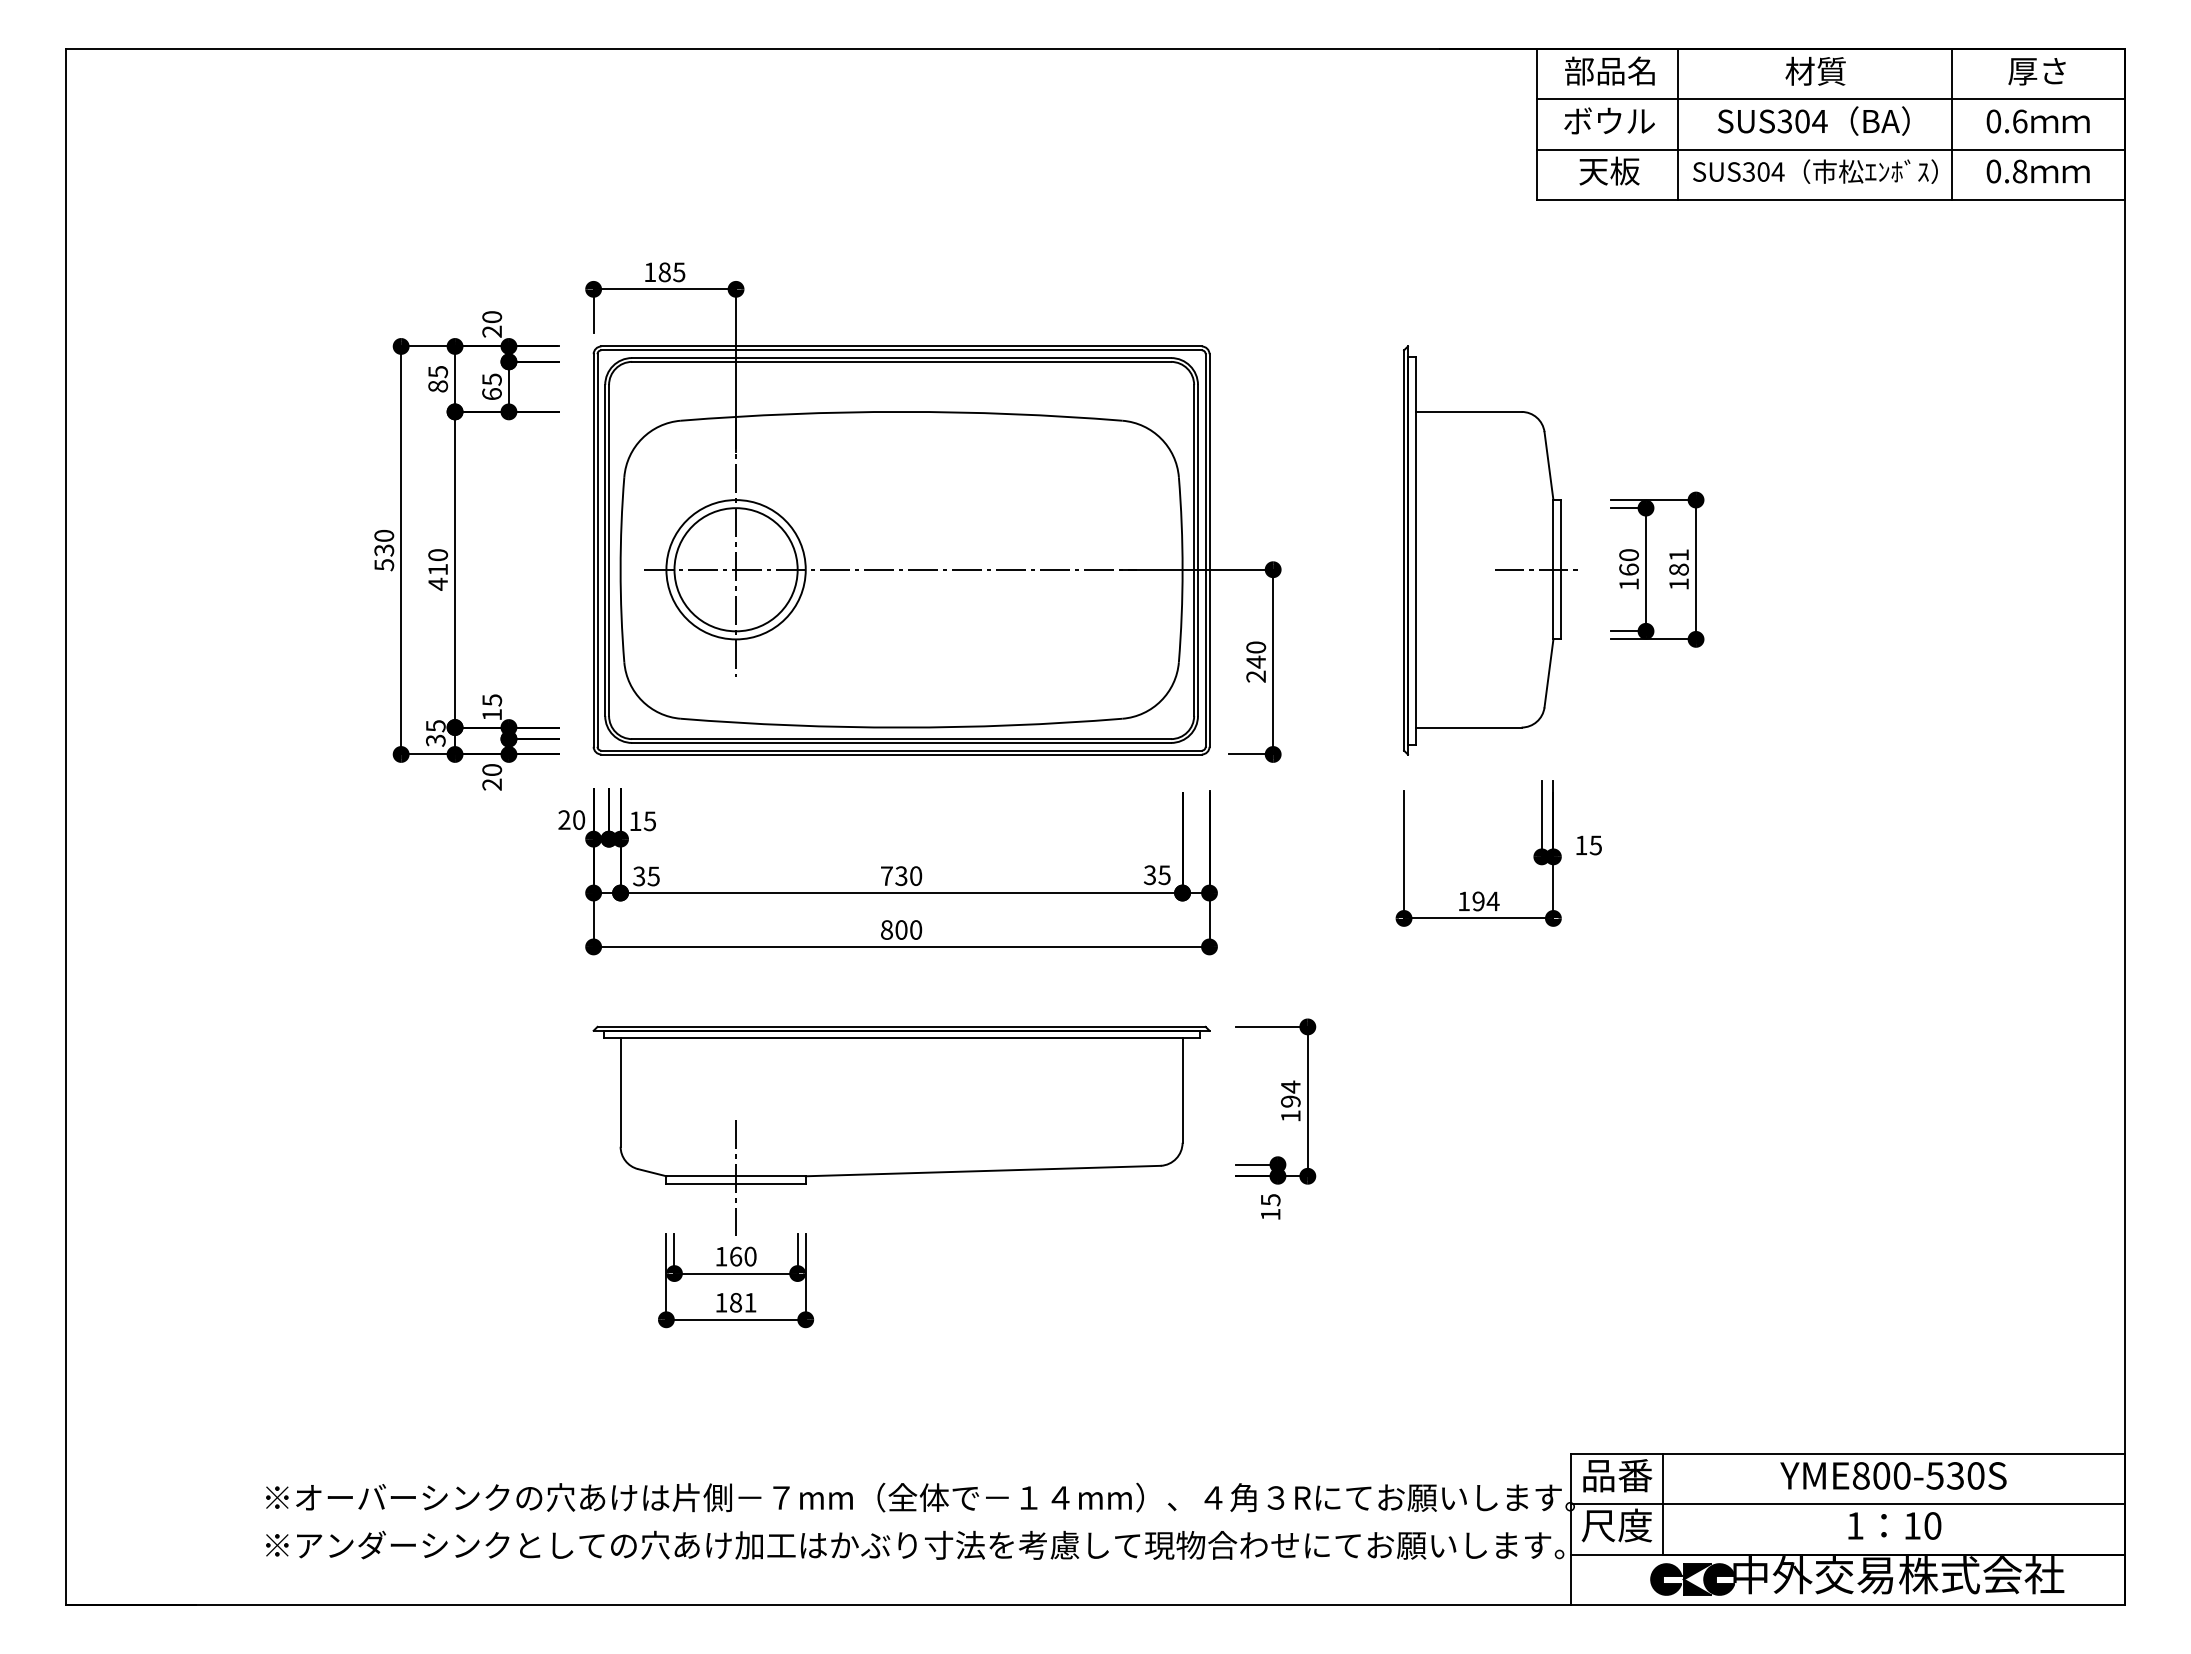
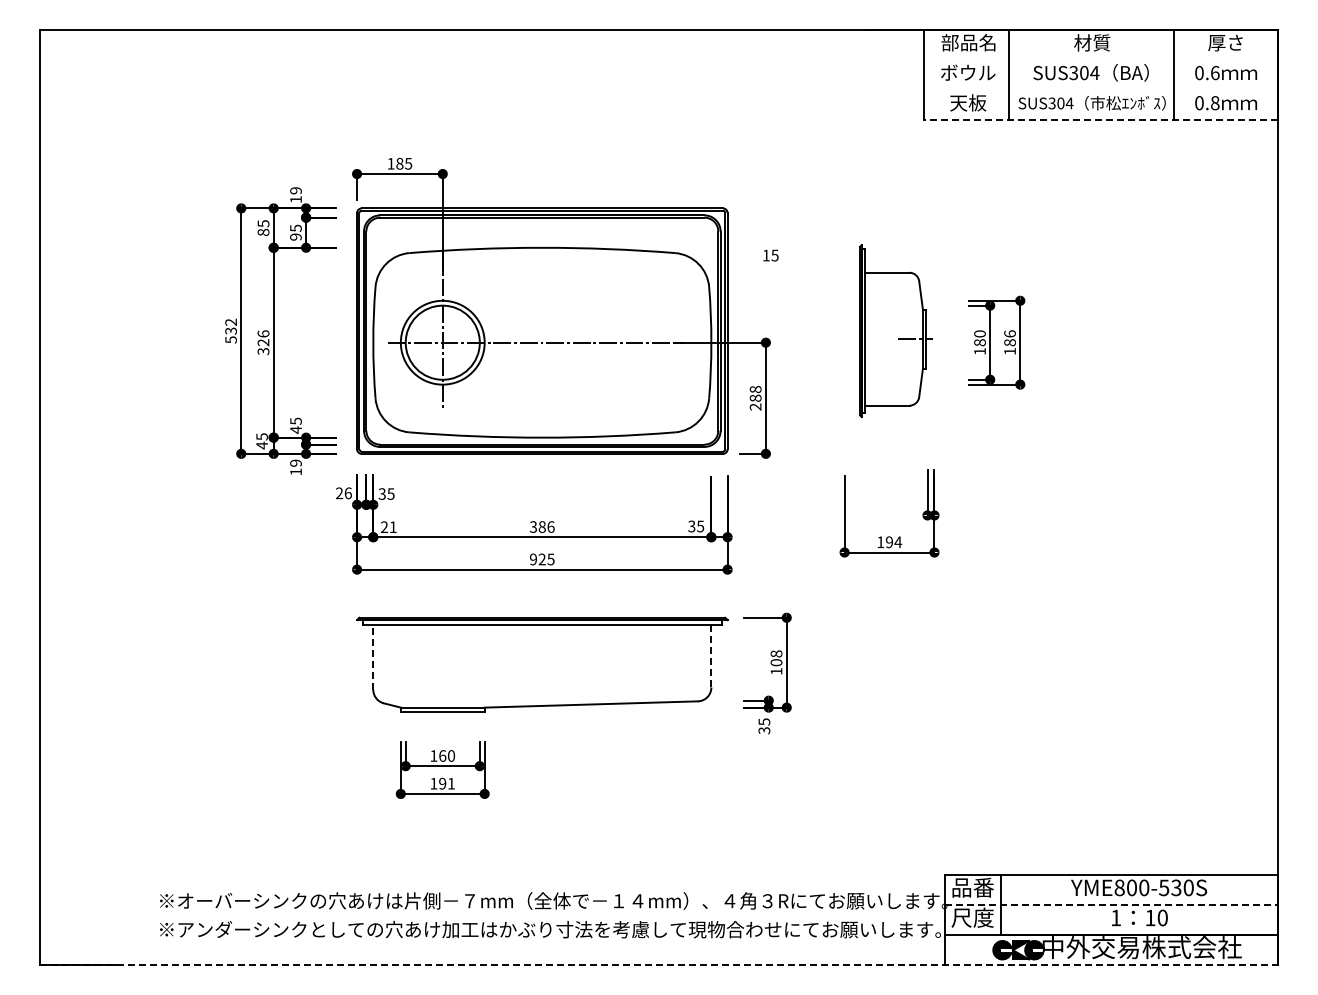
line: (1831, 98) -> (1101, 59), removed
line: (1831, 148) -> (1101, 89), removed
line: (1829, 200) -> (1100, 120), solid -> dashed
text: (491, 325) -> (295, 195), 20 -> 19
text: (491, 393) -> (295, 236), 65 -> 95
text: (384, 534) -> (231, 321), 530 -> 532
part: (1488, 549) -> (895, 330), size x0.7
text: (1678, 554) -> (1009, 333), 181 -> 186
text: (438, 569) -> (263, 342), 410 -> 326
text: (1628, 569) -> (979, 342), 160 -> 180
text: (1255, 654) -> (755, 393), 240 -> 288
text: (491, 713) -> (295, 429), 15 -> 45
text: (436, 740) -> (262, 445), 35 -> 45
text: (491, 777) -> (295, 467), 20 -> 19
text: (577, 820) -> (347, 493), 20 -> 26
text: (634, 820) -> (381, 493), 15 -> 35
text: (1588, 845) -> (770, 255), moved
text: (900, 875) -> (541, 526), 730 -> 386
text: (645, 876) -> (388, 527), 35 -> 21
text: (900, 930) -> (541, 559), 800 -> 925
line: (1182, 1091) -> (711, 656), solid -> dashed
line: (620, 1092) -> (373, 657), solid -> dashed
text: (1290, 1094) -> (776, 658), 194 -> 108
line: (735, 1177) -> (442, 708), removed
text: (1270, 1214) -> (764, 730), 15 -> 35
text: (735, 1302) -> (442, 783), 181 -> 191
line: (1847, 1505) -> (1111, 905), solid -> dashed
line: (1096, 1604) -> (659, 965), solid -> dashed

